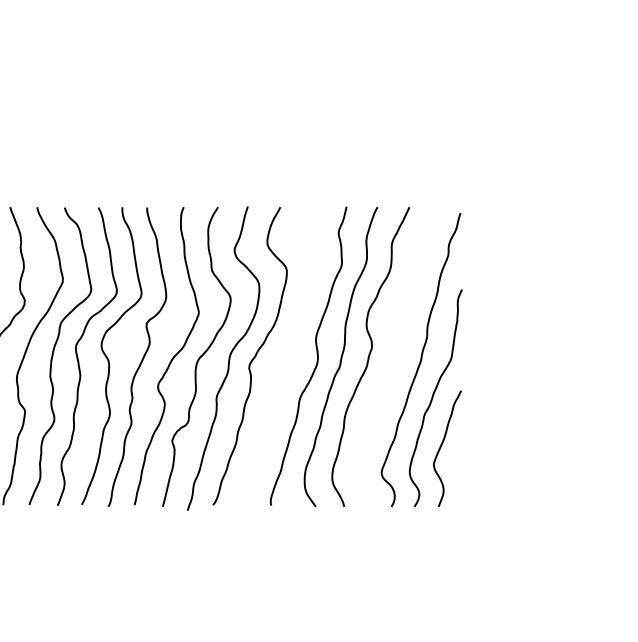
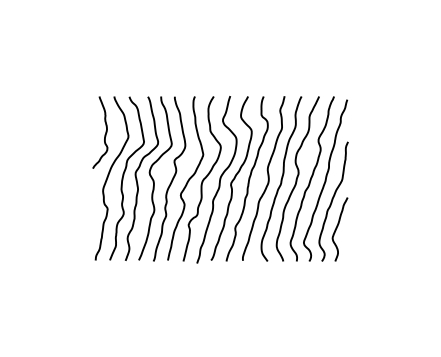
curve: (280, 356) -> (248, 178), added
curve: (395, 356) -> (311, 178), added

